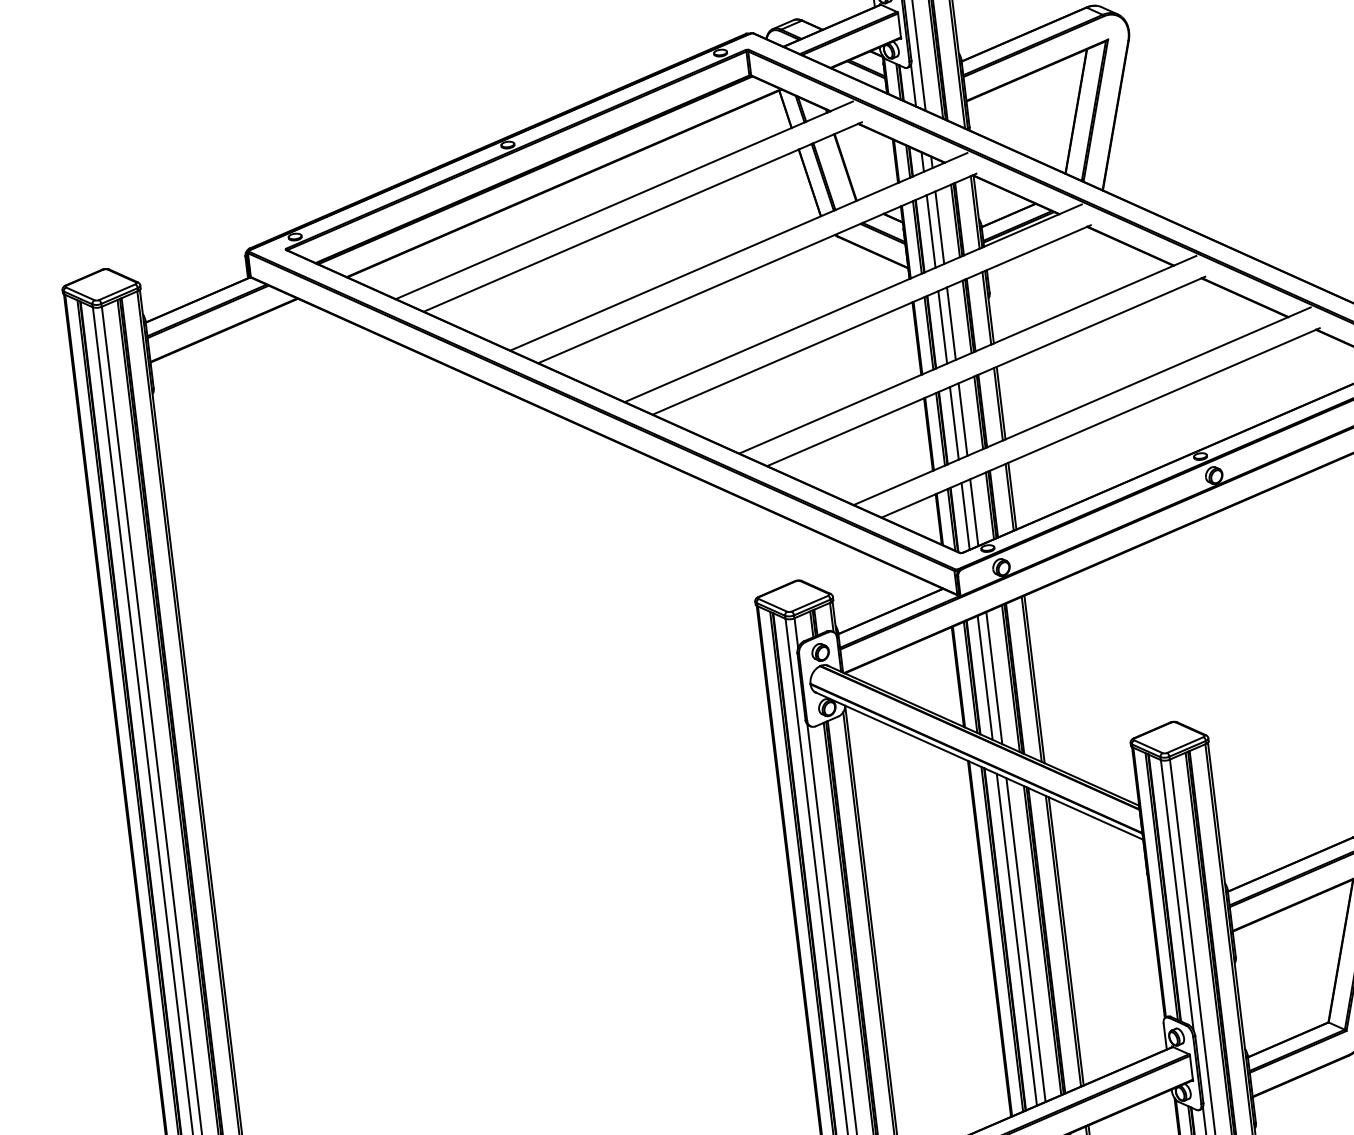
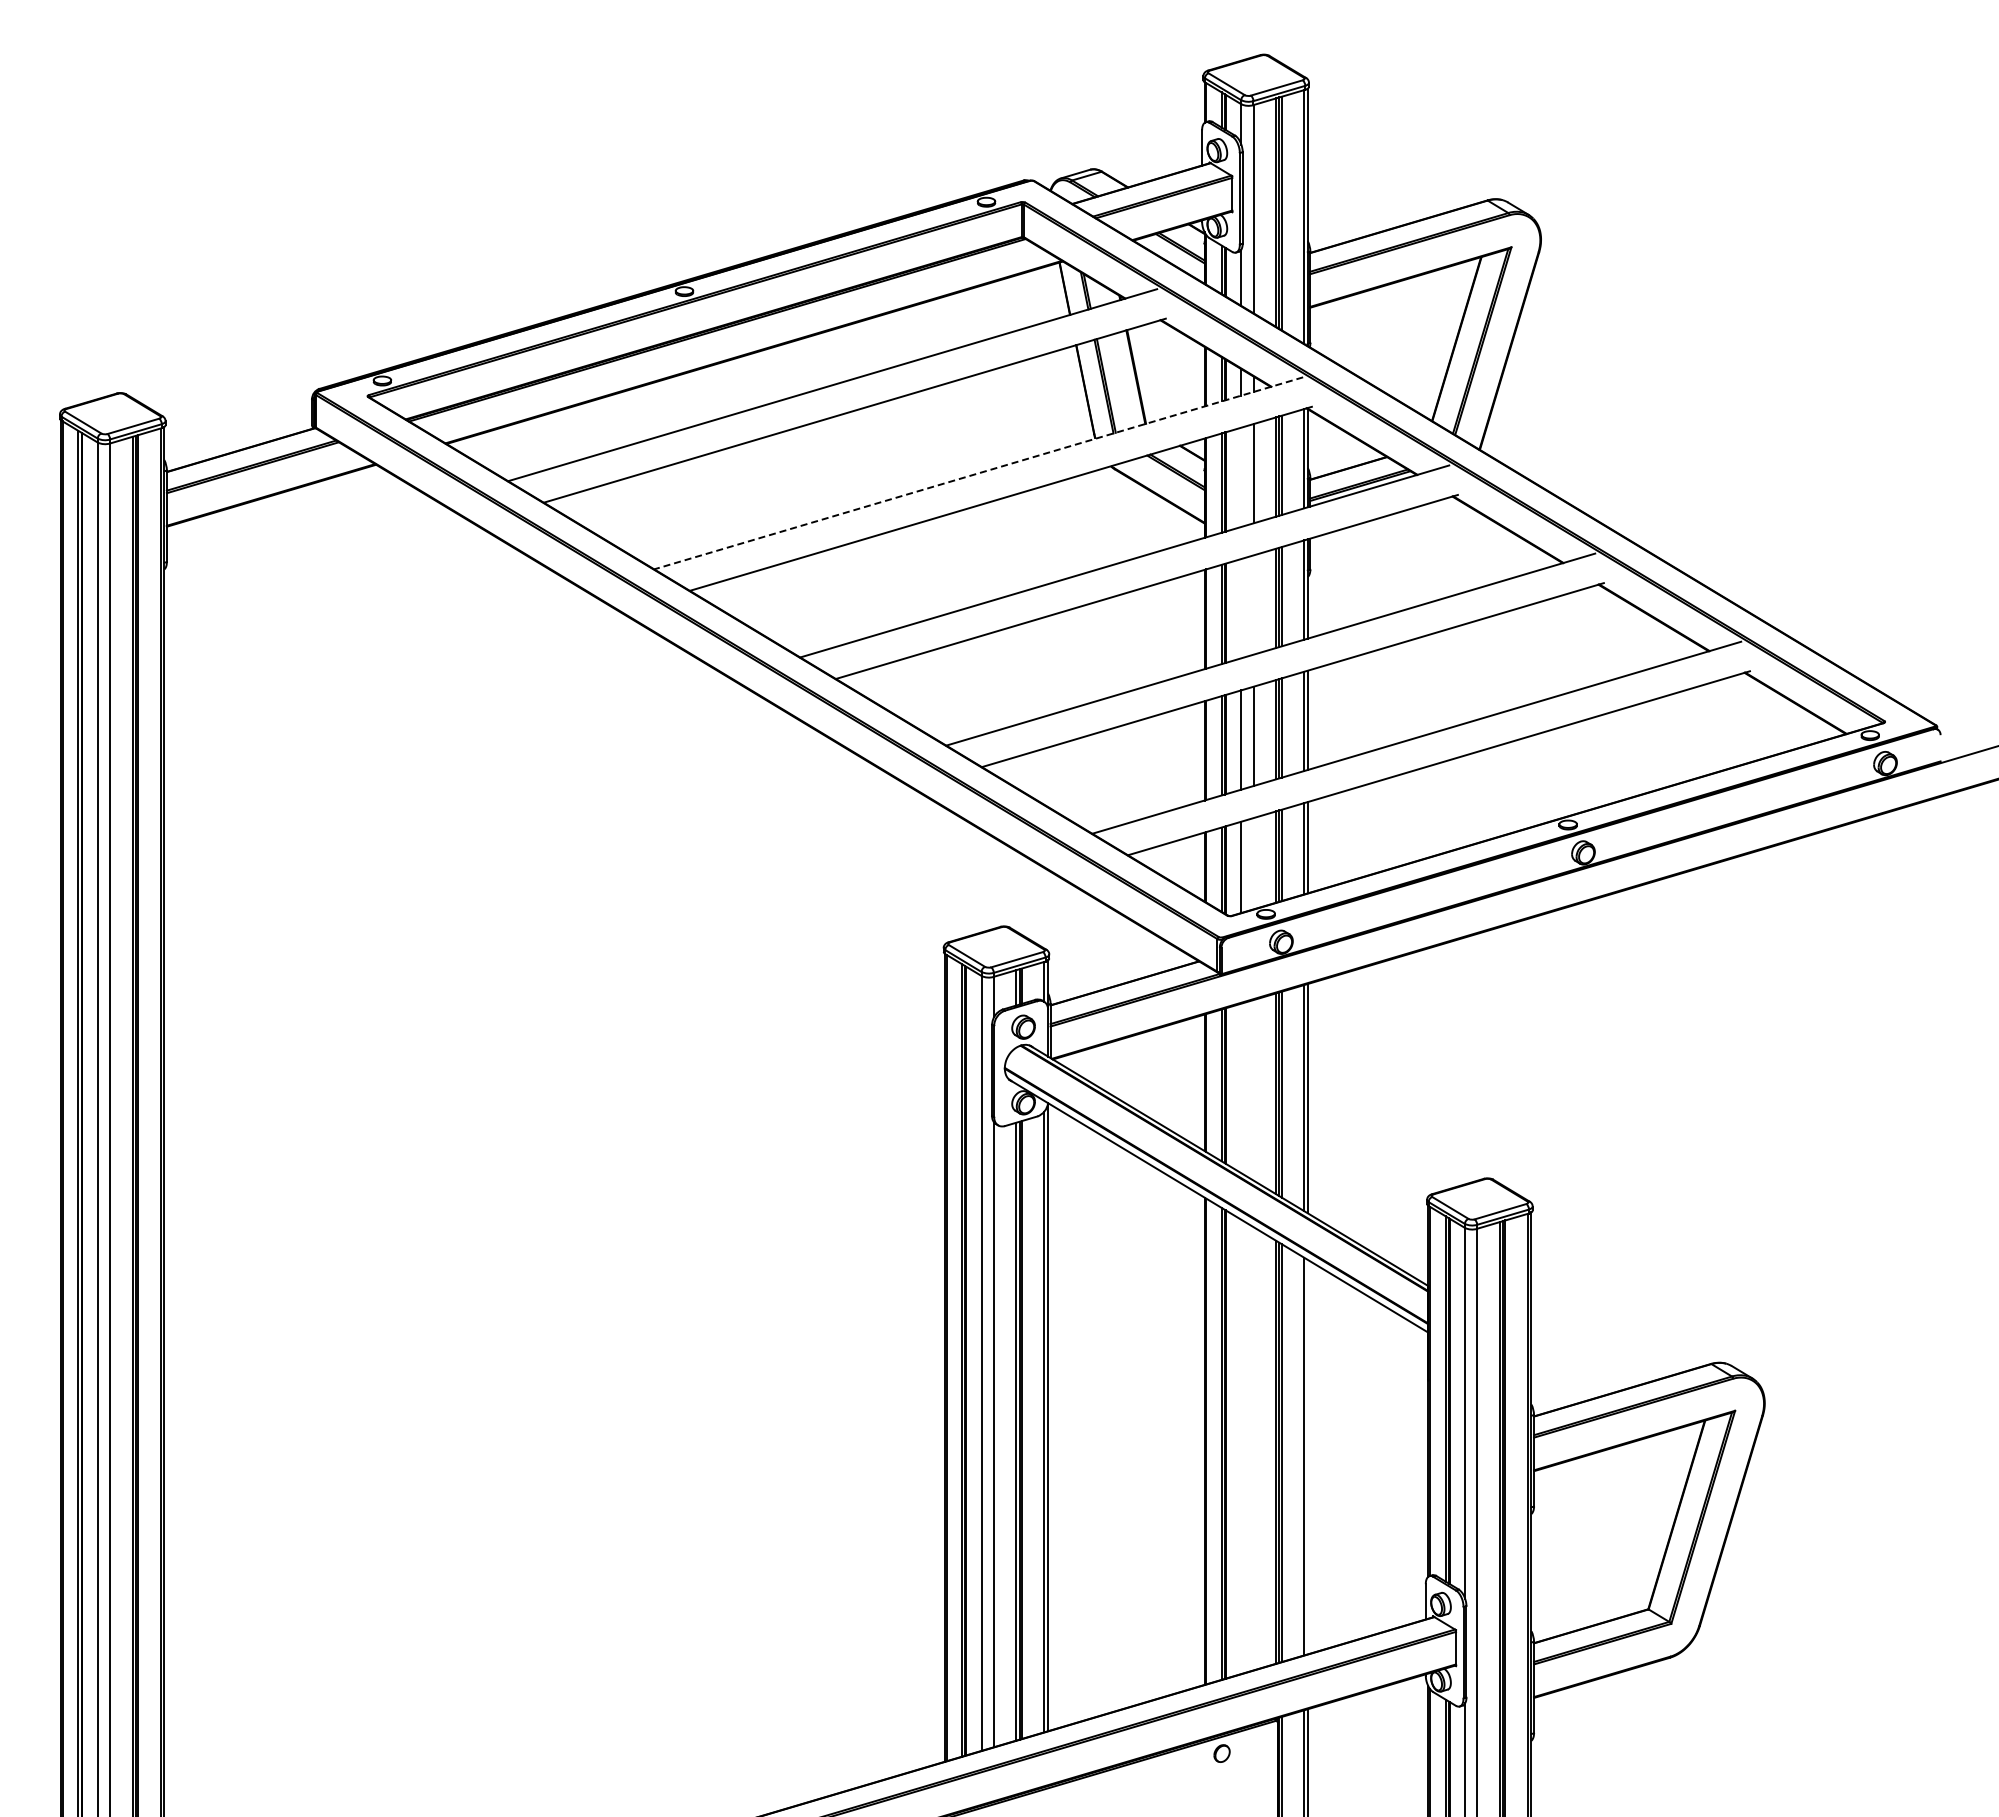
line: (931, 230) -> (1241, 476), removed
line: (738, 251) -> (978, 473), solid -> dashed
line: (951, 323) -> (1253, 604), removed
line: (942, 327) -> (1241, 608), removed
line: (974, 512) -> (1253, 863), removed
line: (985, 677) -> (1241, 1088), removed
line: (994, 678) -> (1253, 1090), removed
line: (1016, 939) -> (1241, 1446), removed
line: (1025, 939) -> (1253, 1448), removed
line: (1065, 940) -> (1307, 1456), removed

